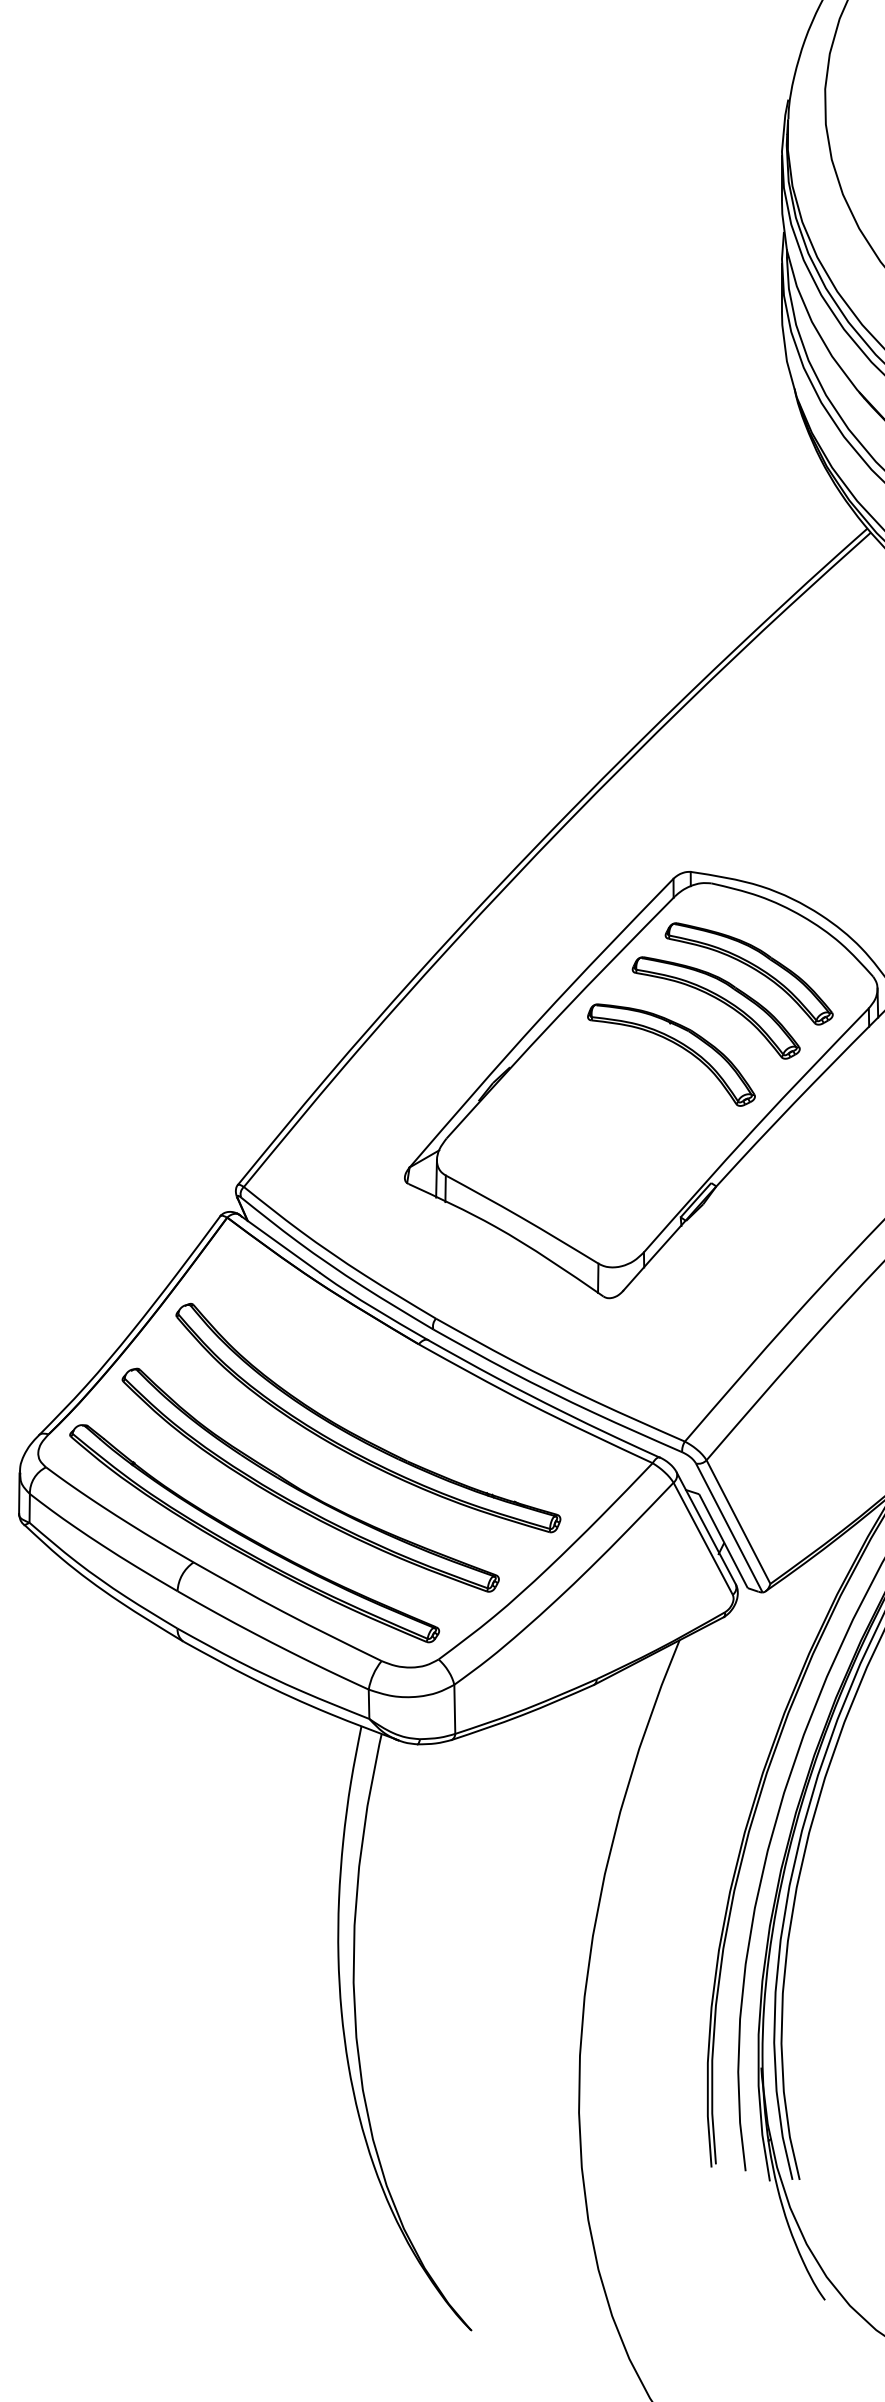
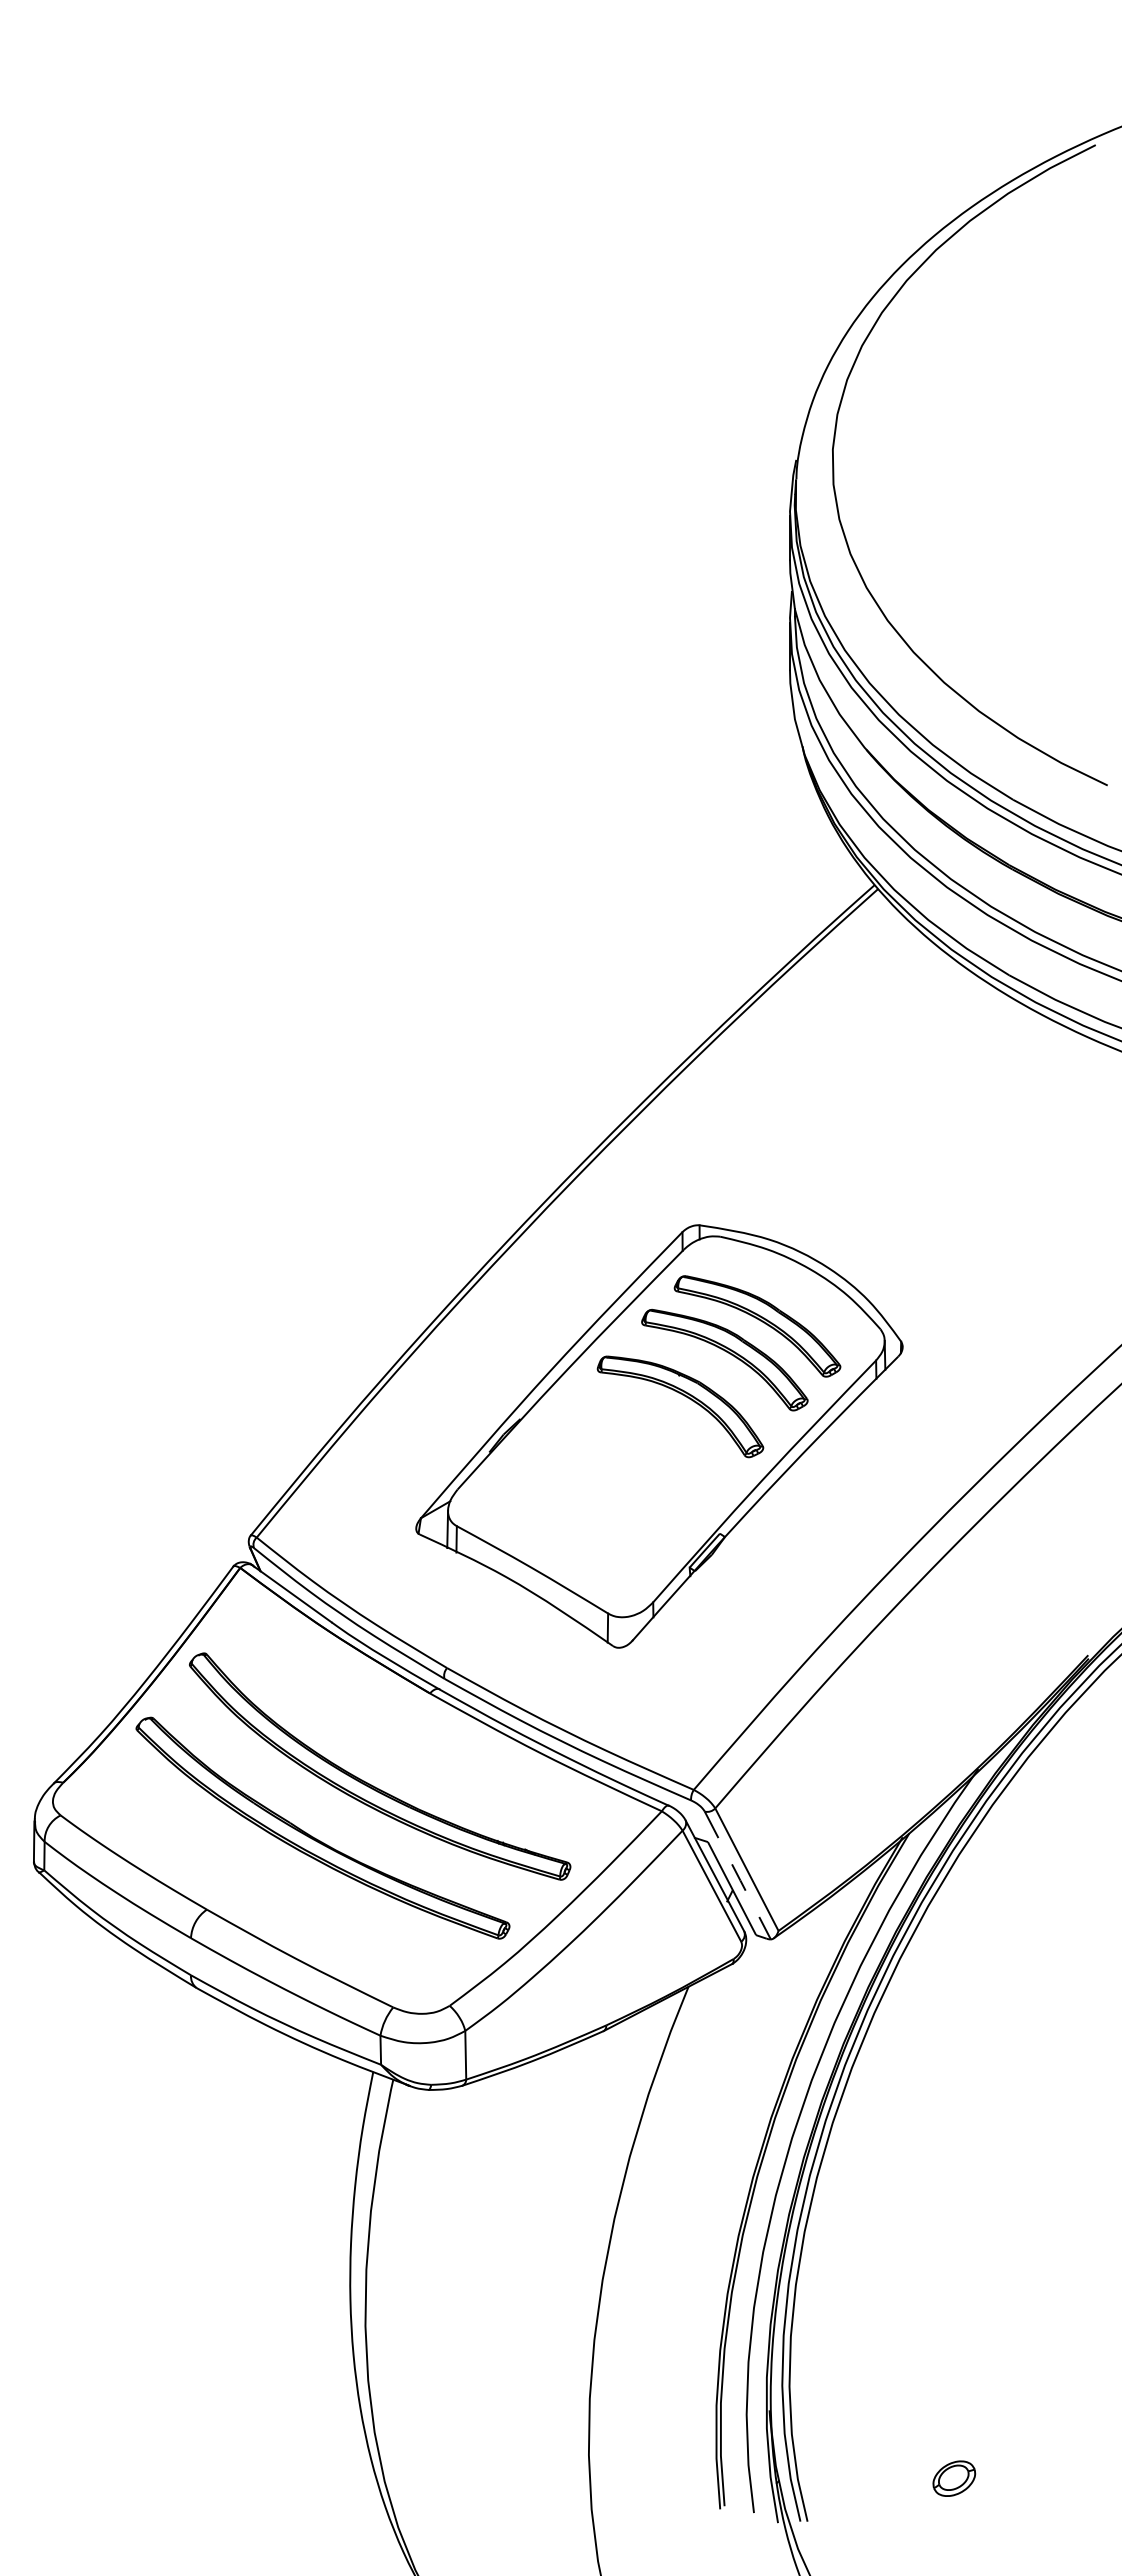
line: (730, 1528) -> (738, 1876), solid -> dashed
part: (252, 1539) -> (265, 1886), removed

